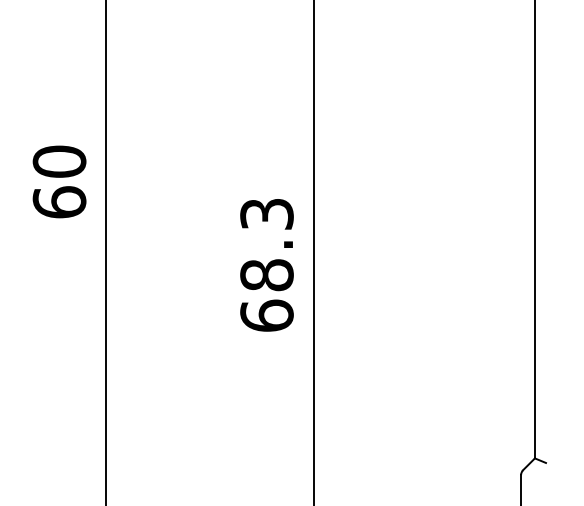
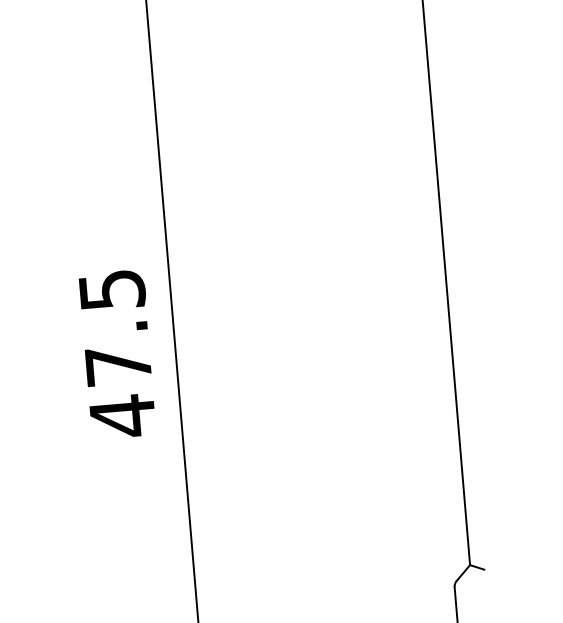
text: (266, 266) -> (116, 354), 68.3 -> 47.5

